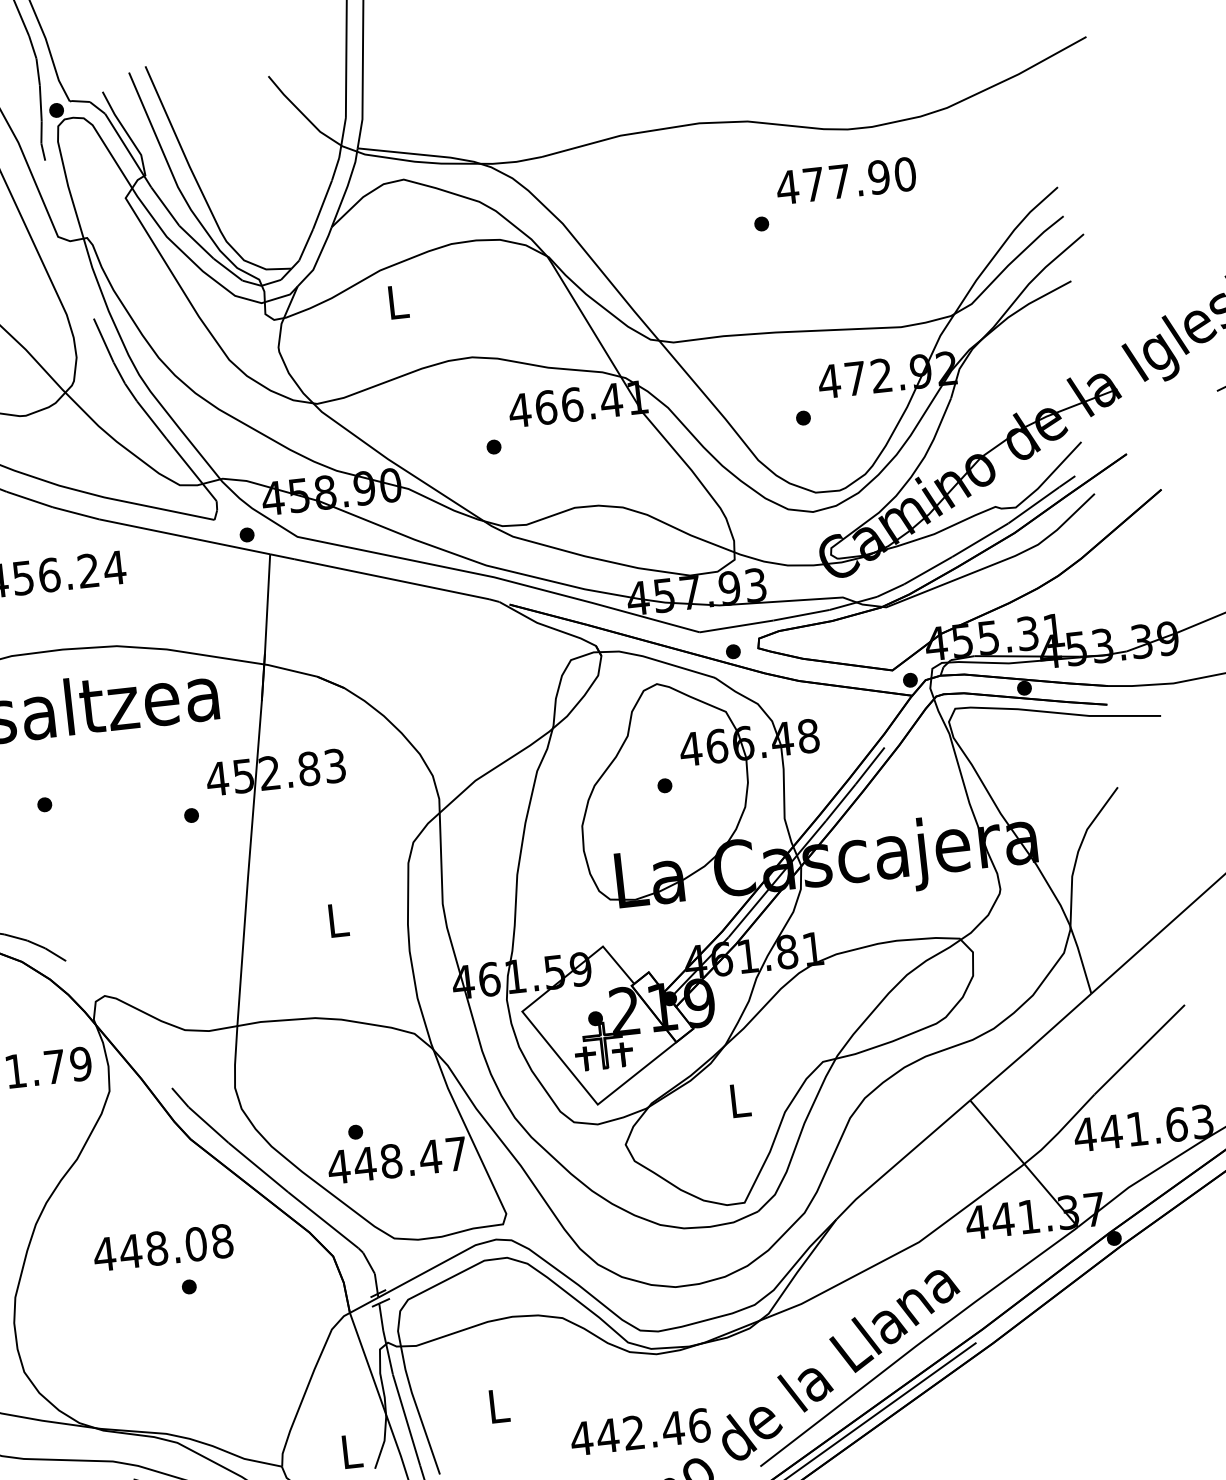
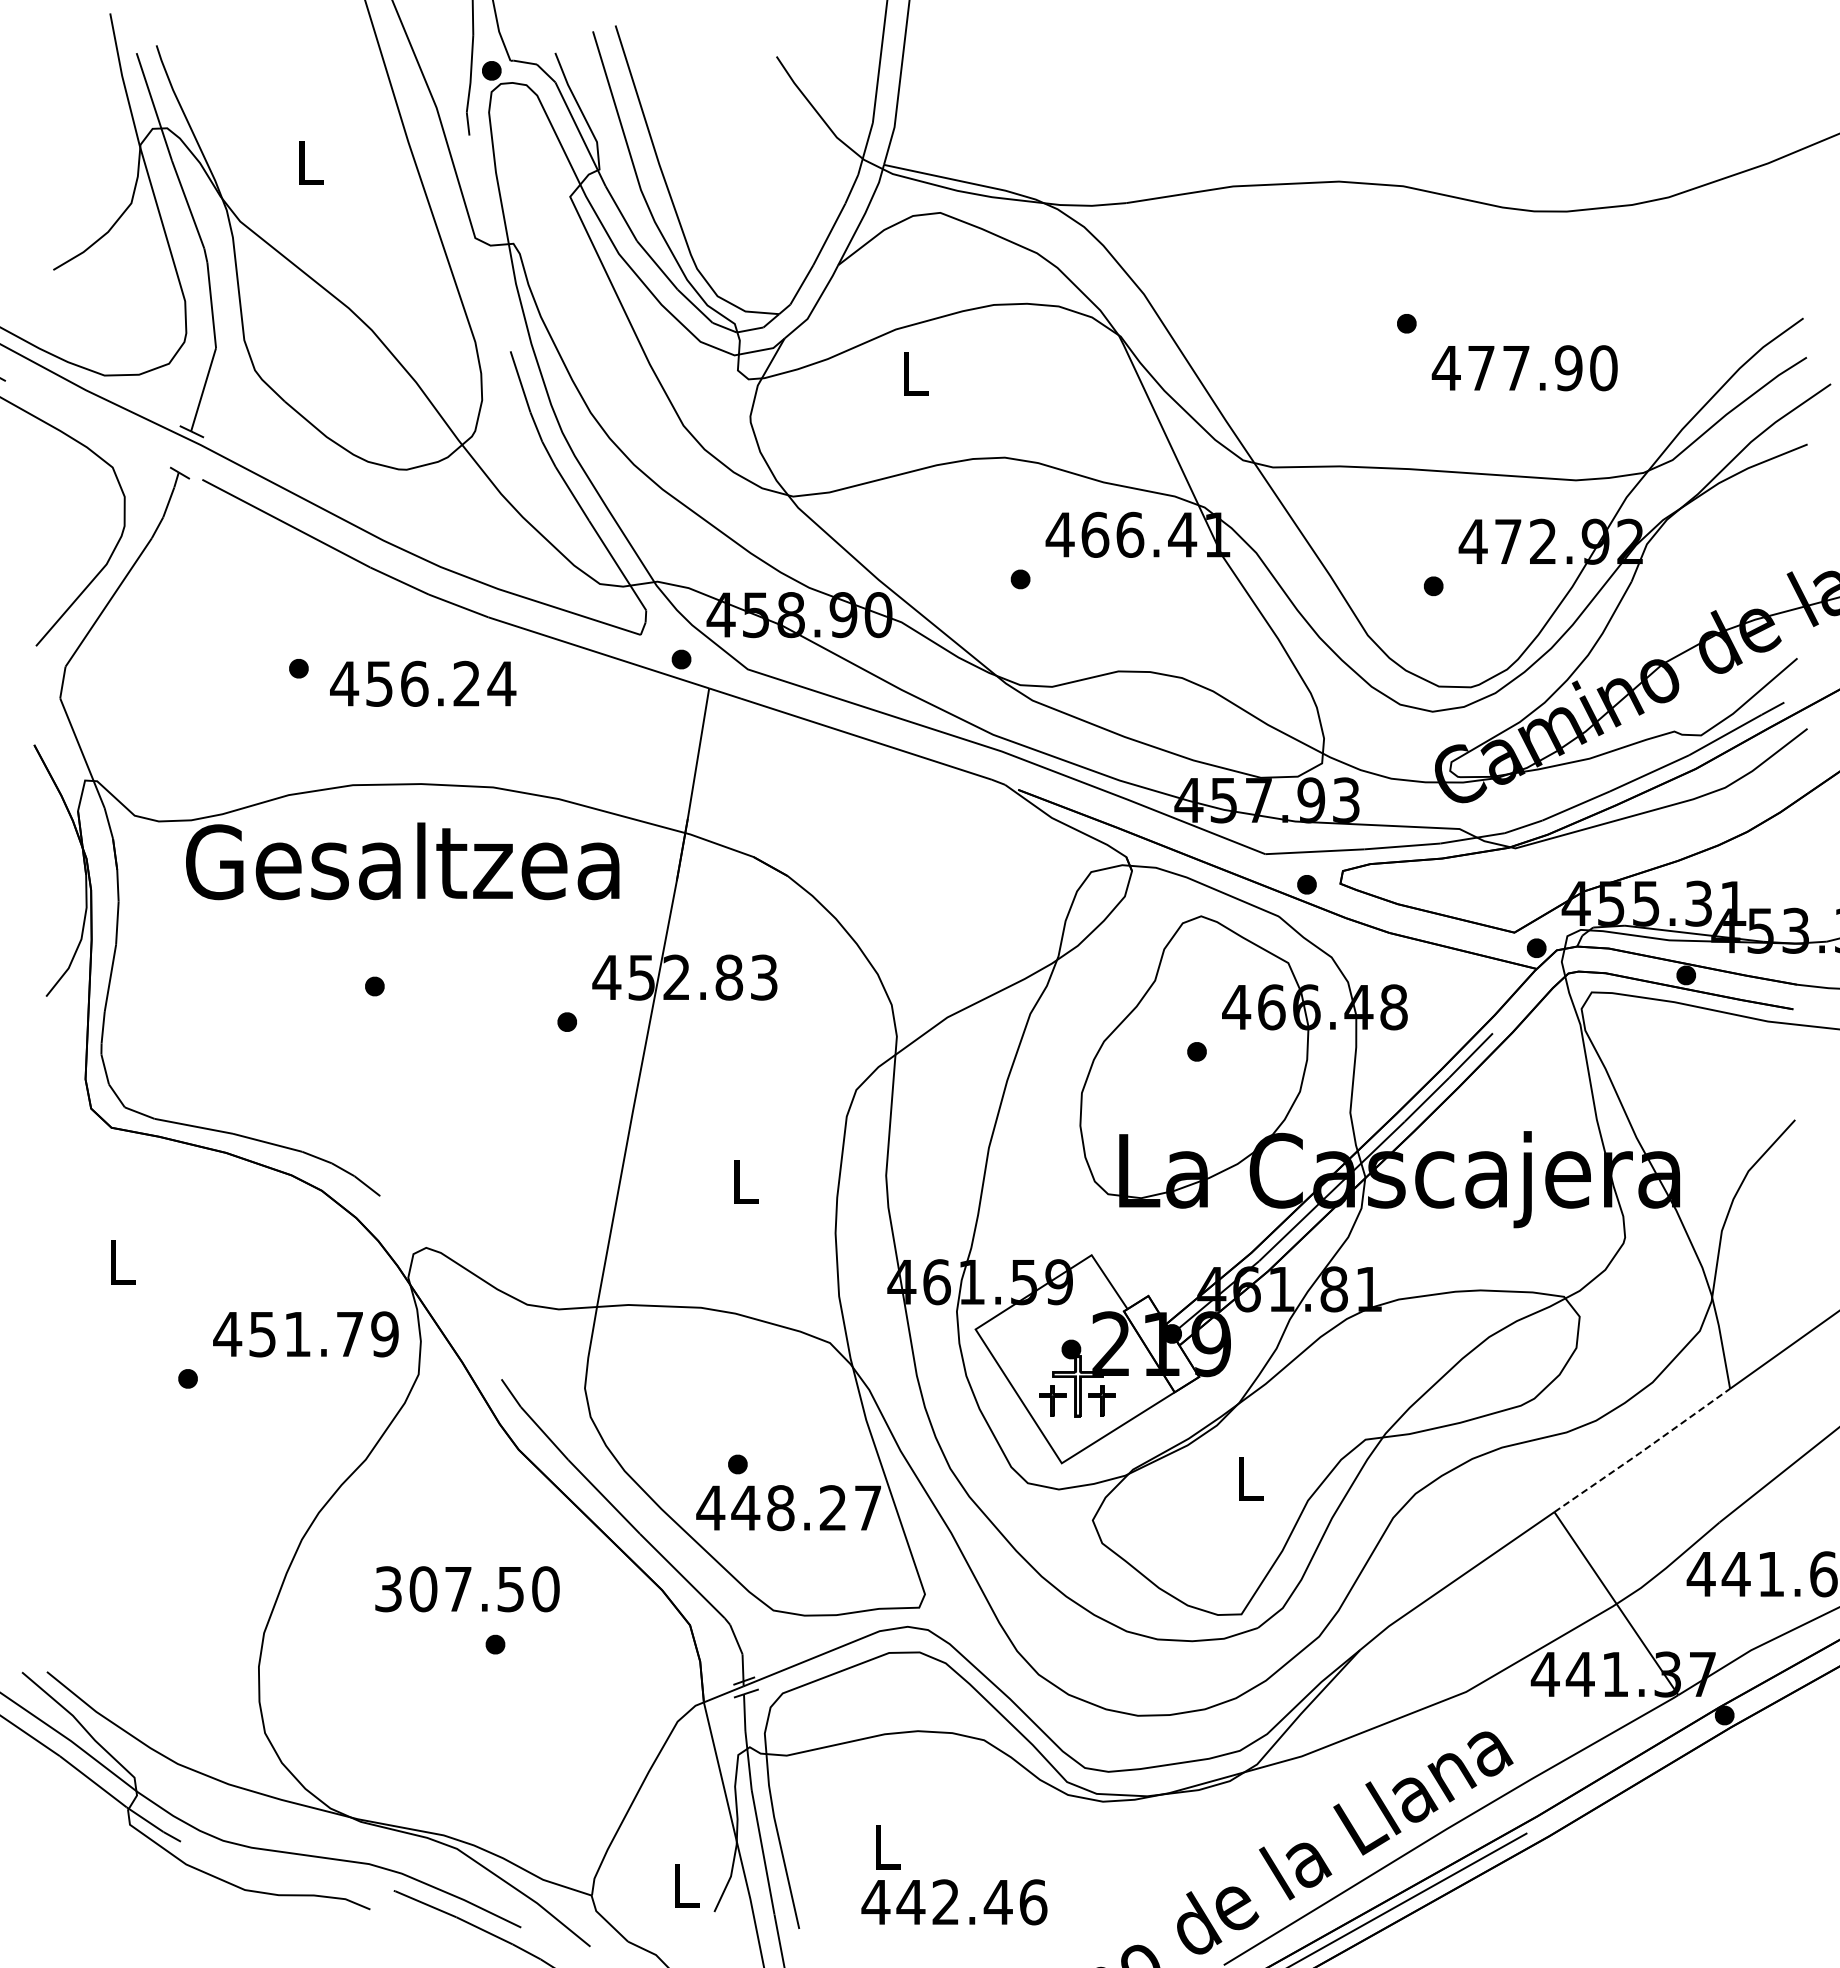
text: (846, 181) -> (1524, 368), moved
line: (1031, 1047) -> (1642, 1451), solid -> dashed
text: (430, 1156) -> (832, 1507), 448.47 -> 448.27
text: (163, 1248) -> (466, 1589), 448.08 -> 307.50
text: (640, 1432) -> (954, 1902), moved

